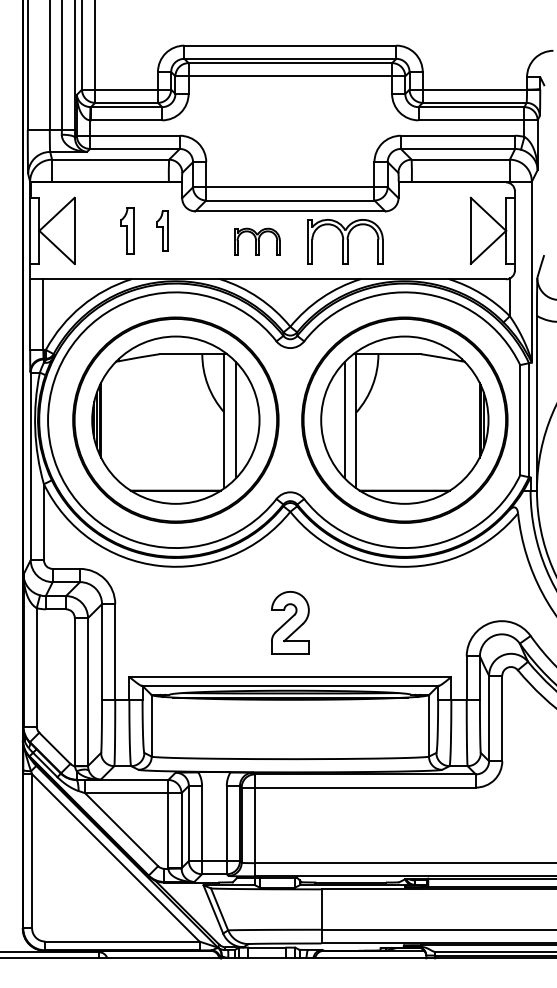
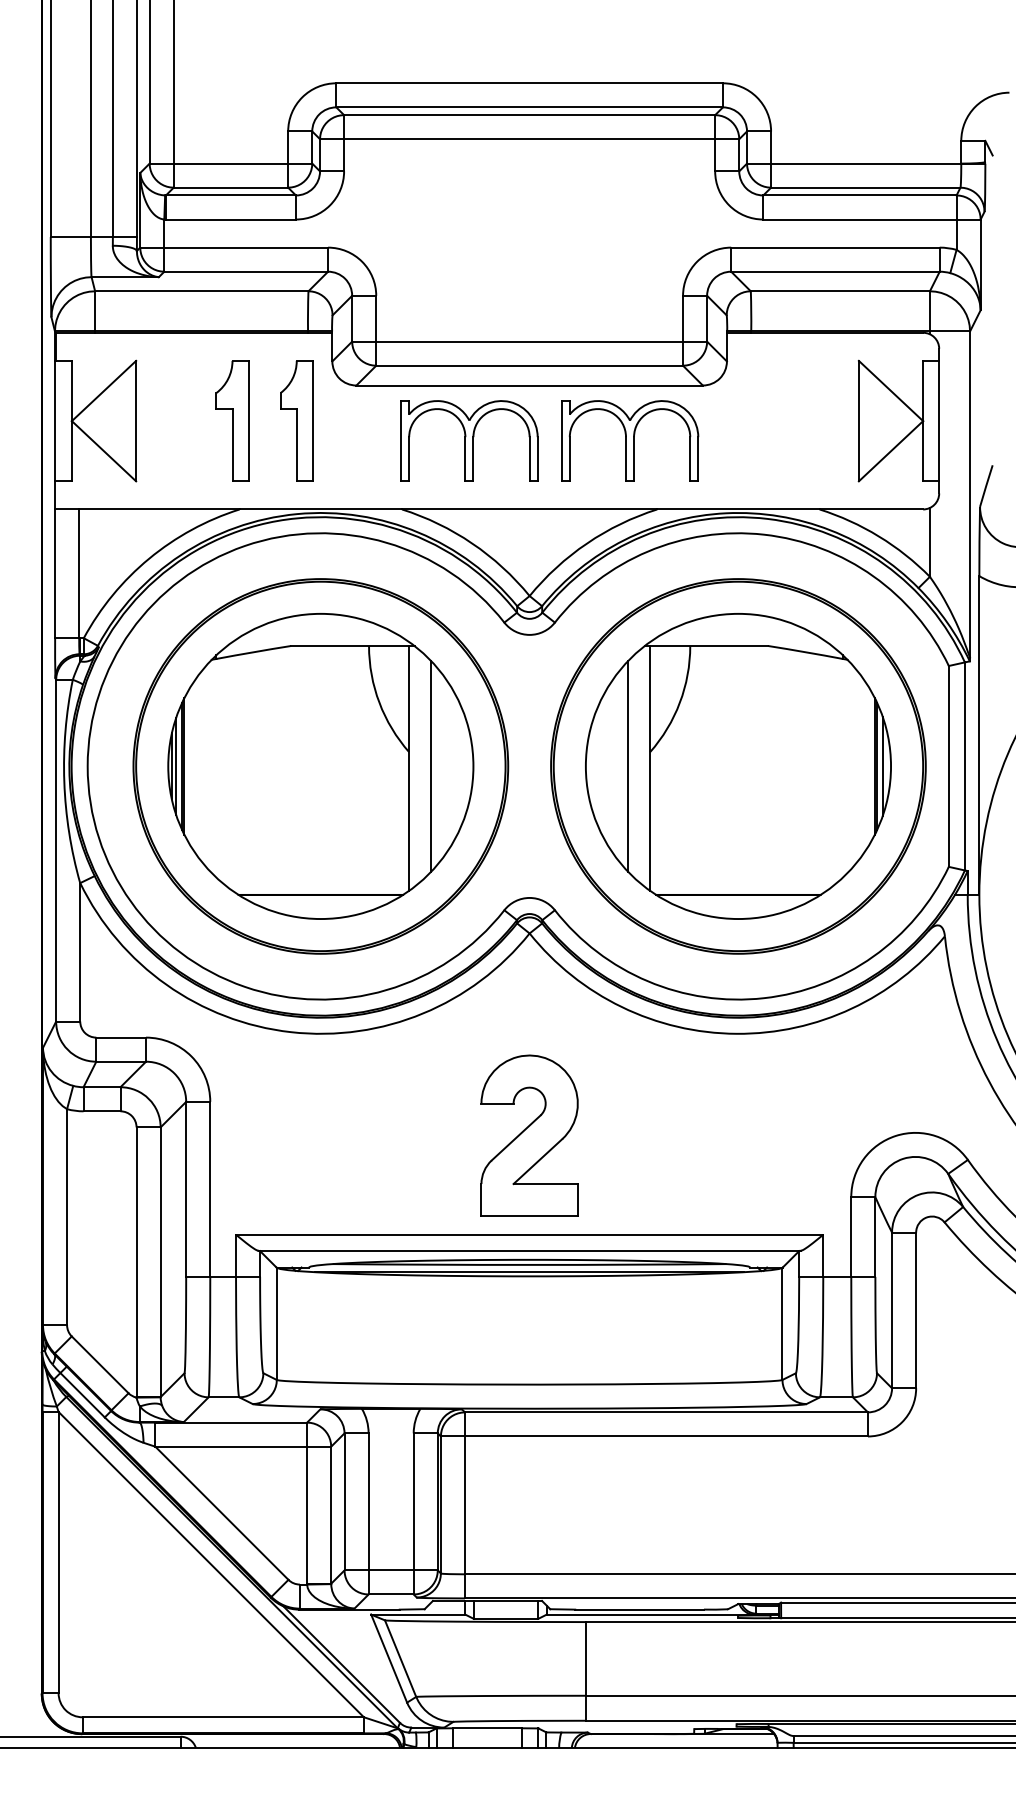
part: (127, 230) -> (232, 420), size x1.43
part: (162, 230) -> (296, 420), size x1.67
part: (257, 241) -> (469, 440), size x1.67
part: (290, 622) -> (529, 1135), size x1.43

